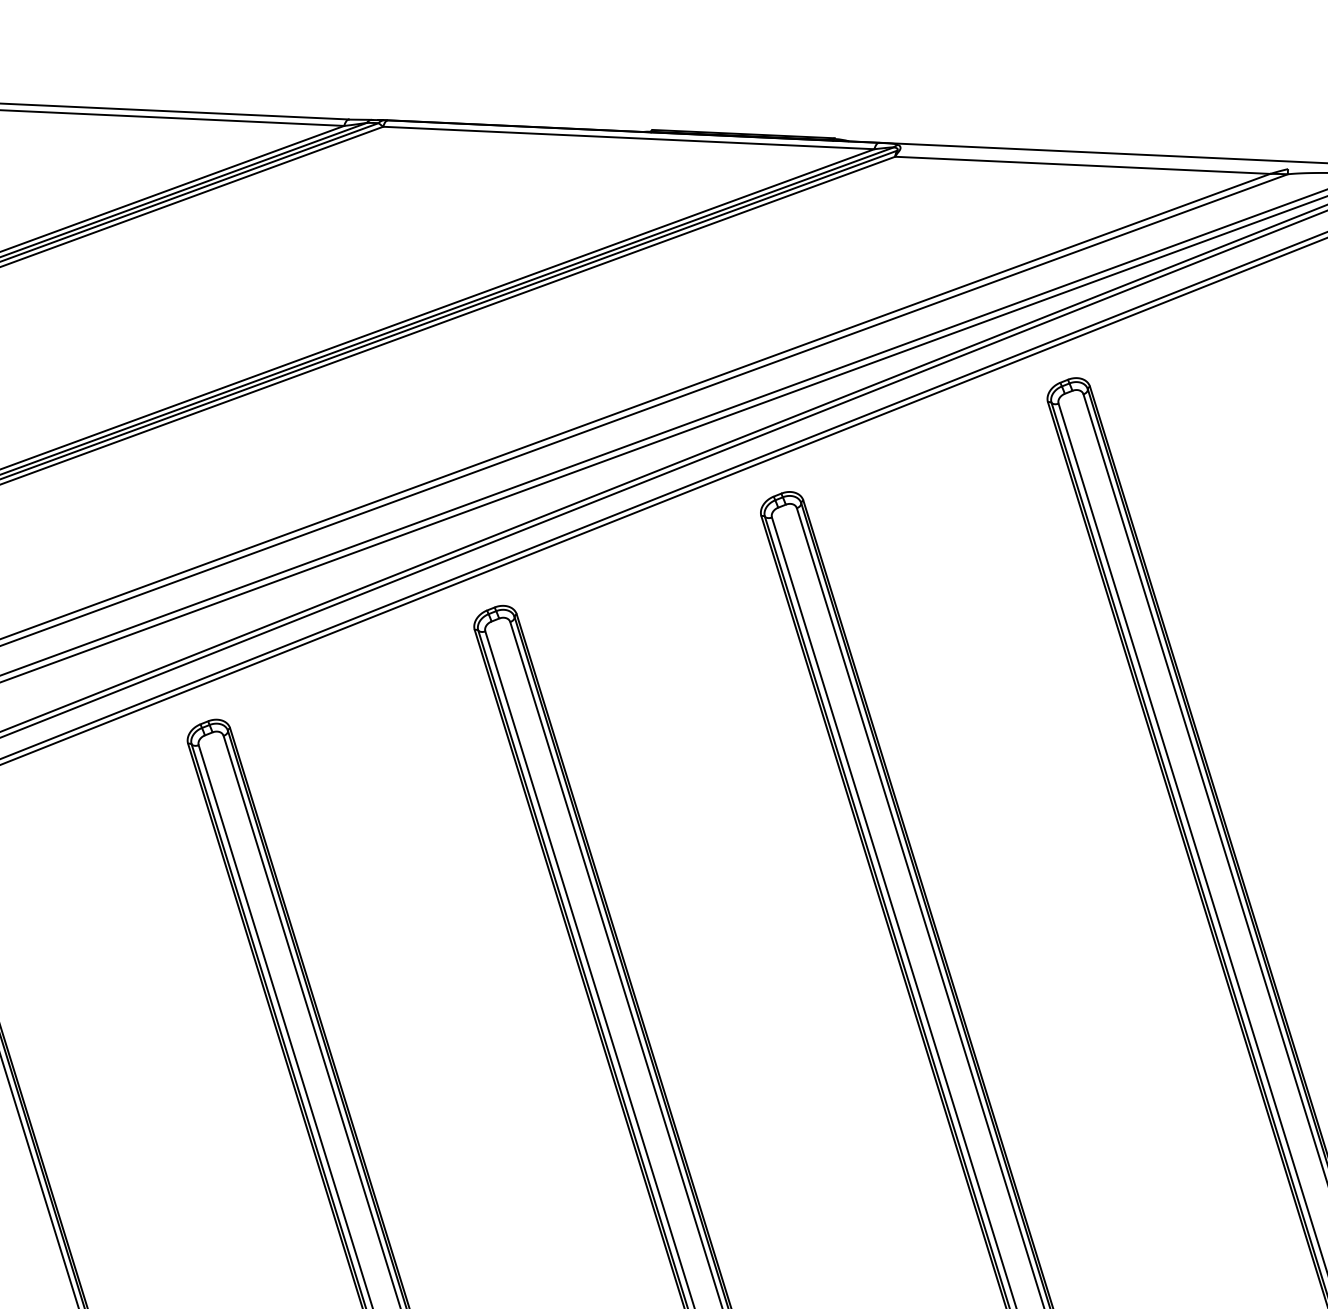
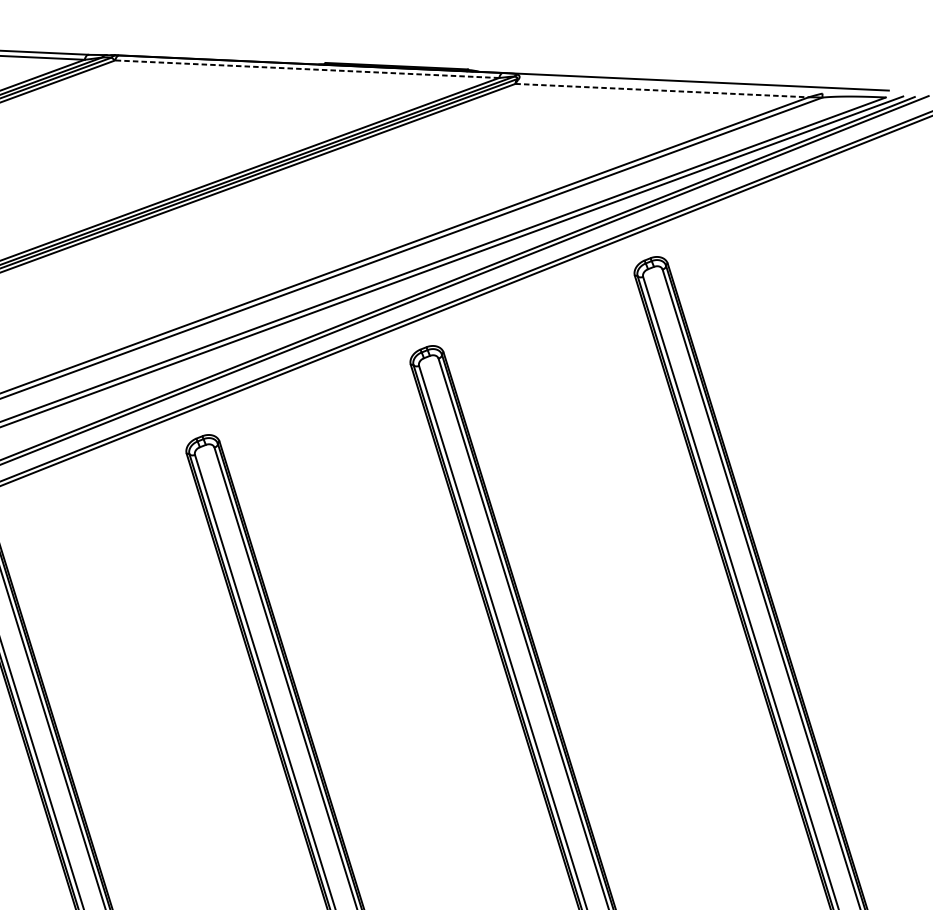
line: (628, 138) -> (306, 69), solid -> dashed
line: (1082, 165) -> (661, 90), solid -> dashed

